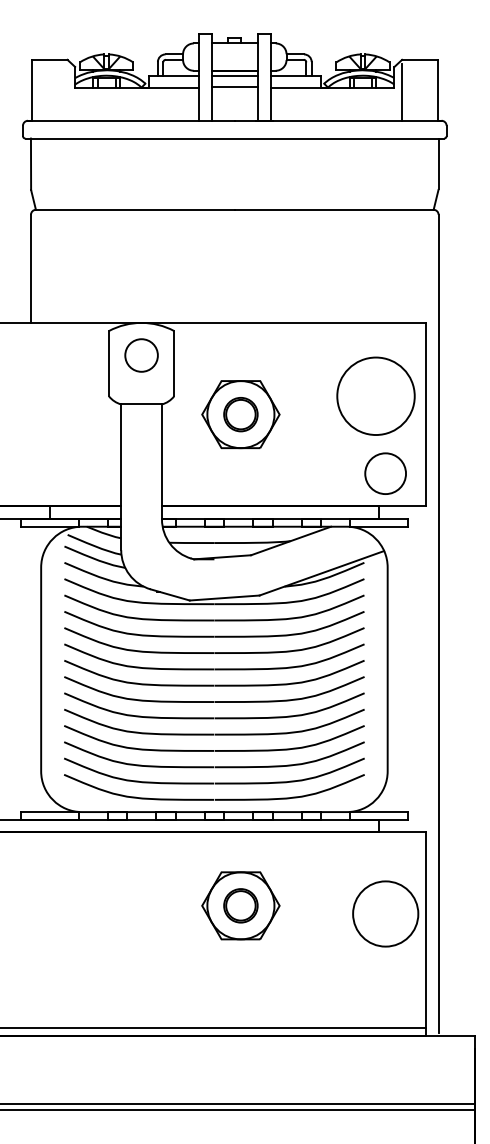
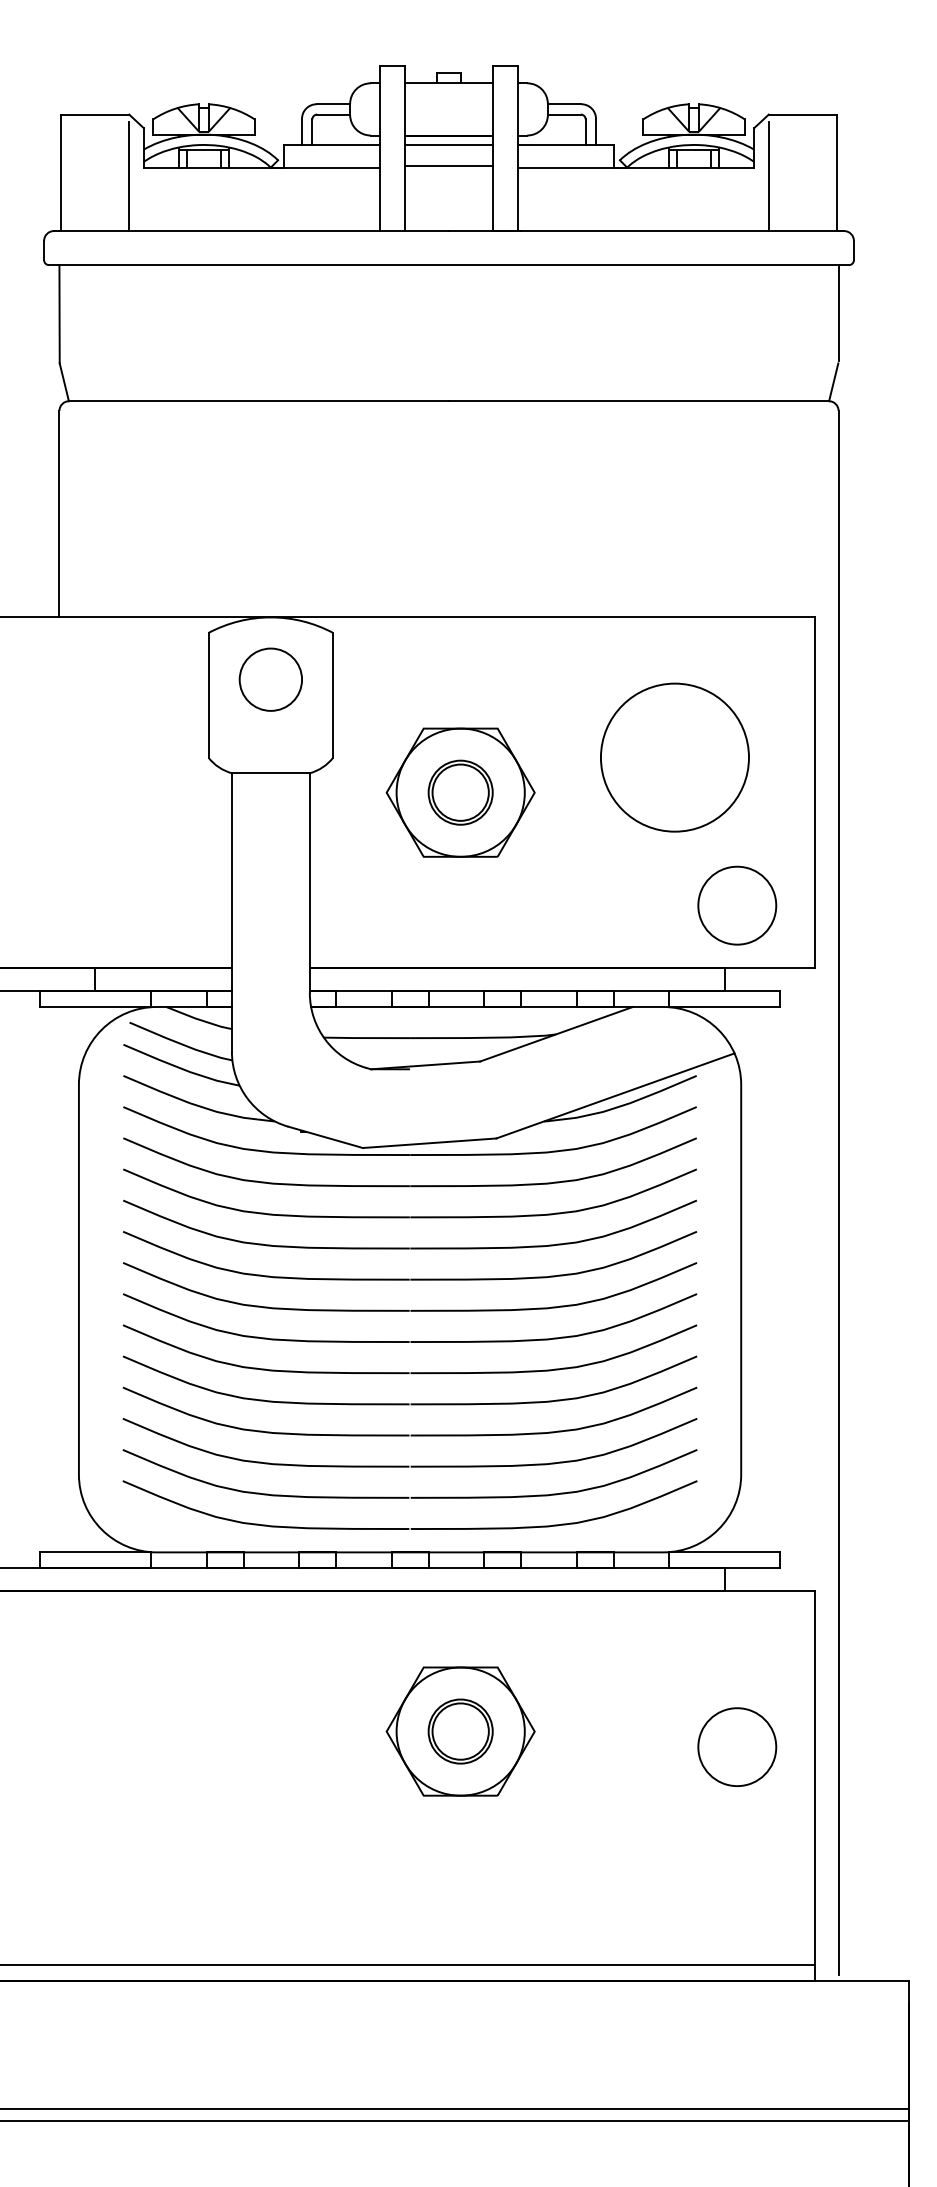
line: (67, 91) -> (129, 175), added
circle: (375, 395) -> (673, 756), moved
circle: (385, 913) -> (737, 1746), size x0.62

